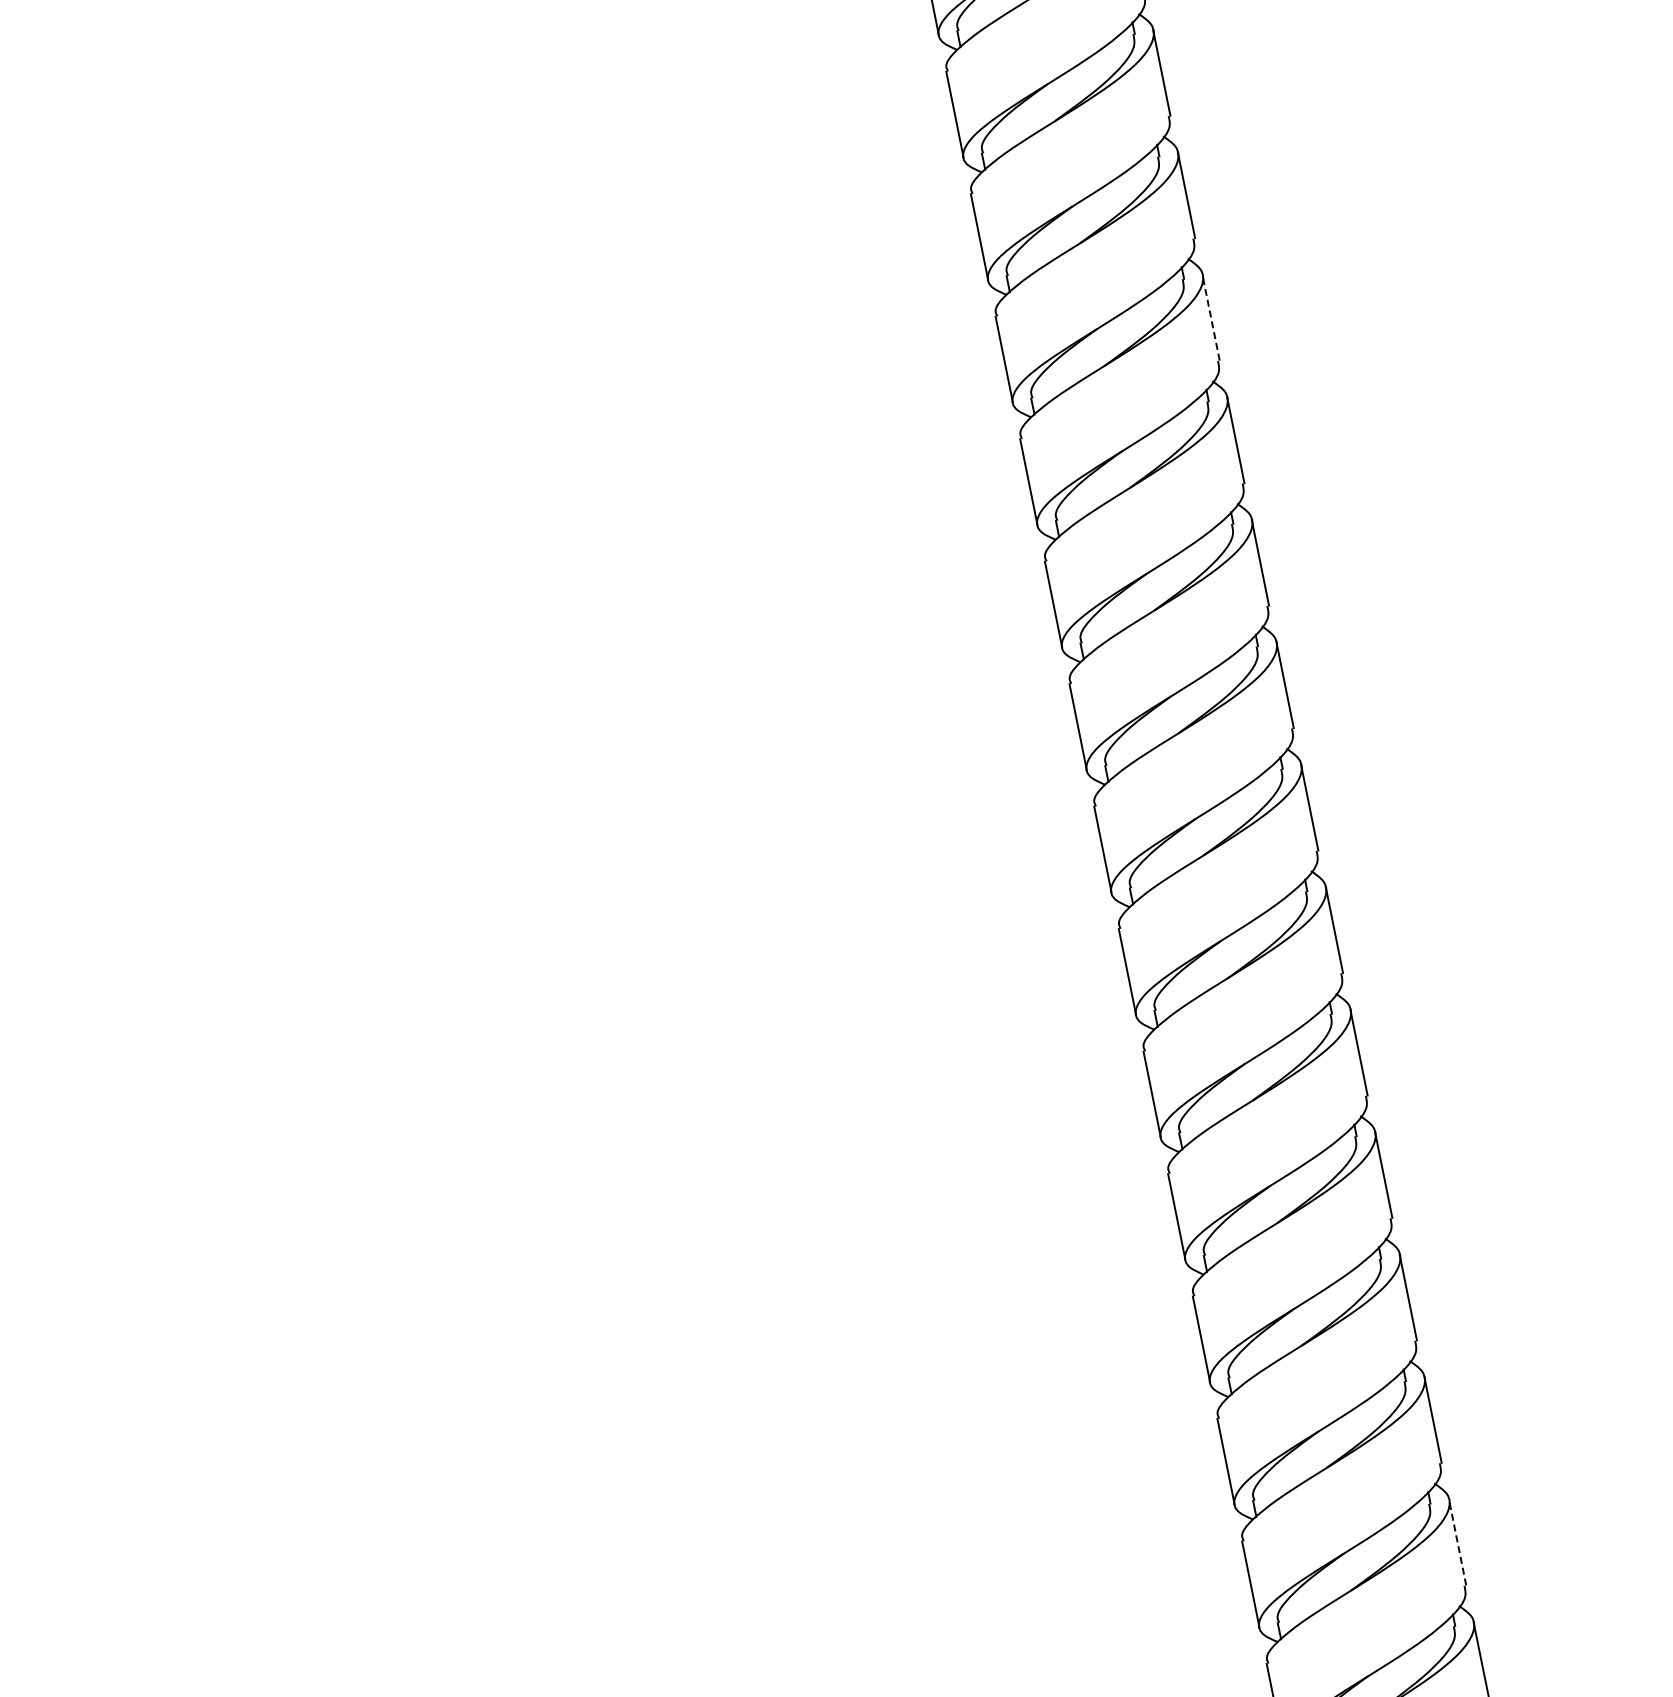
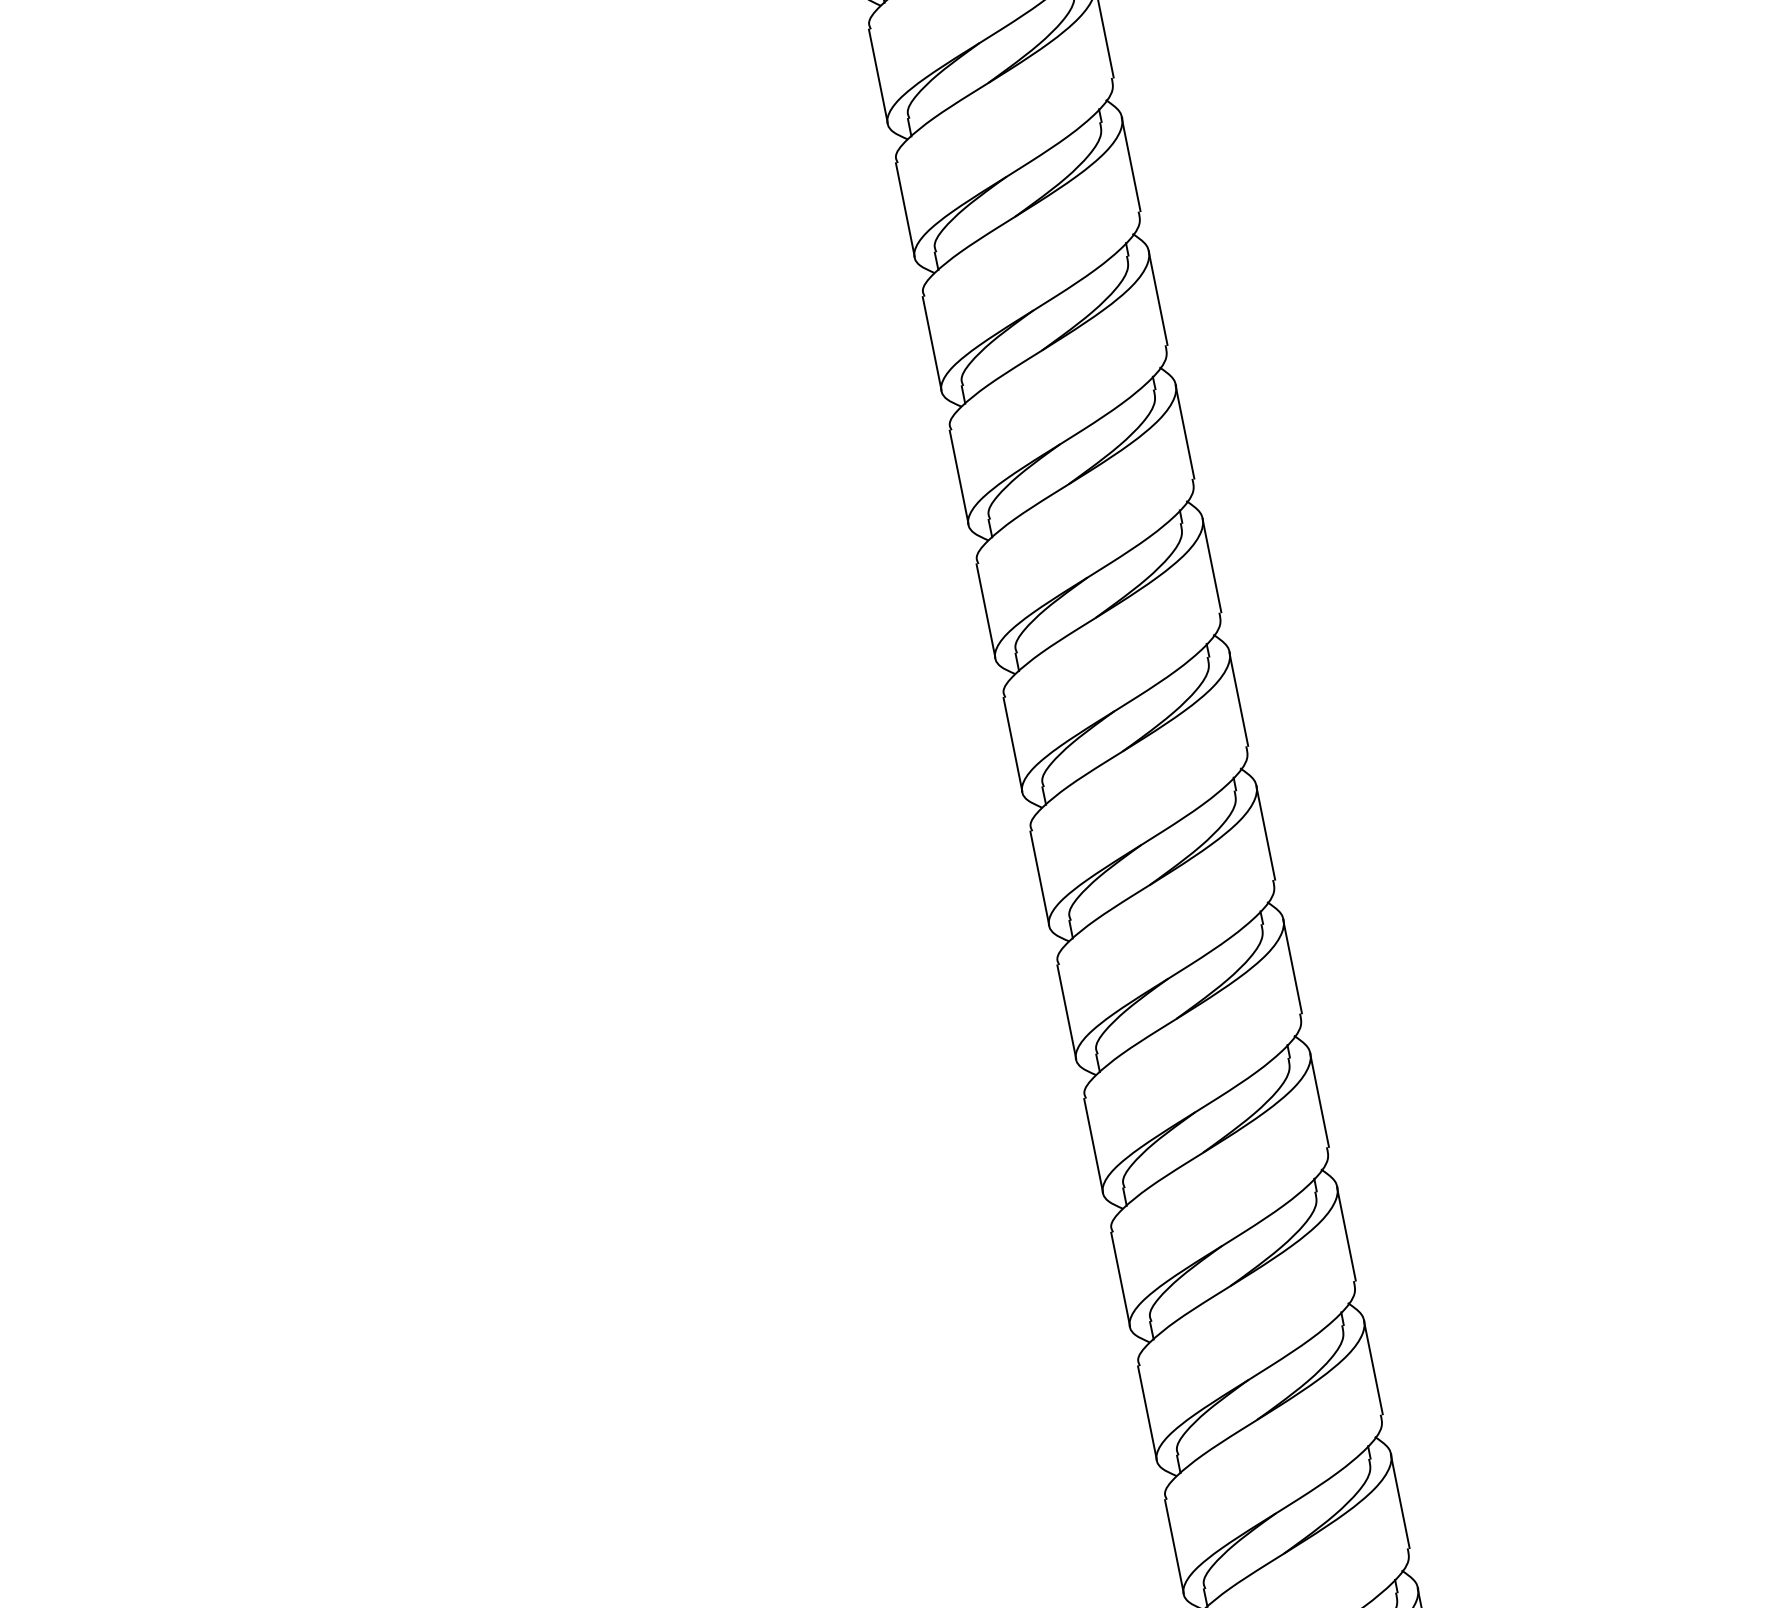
line: (1211, 317) -> (1131, 164), dashed -> solid
line: (1457, 1542) -> (1400, 1501), dashed -> solid

